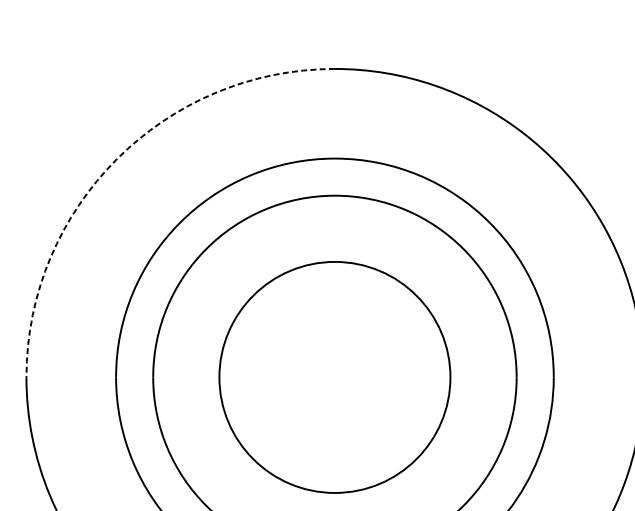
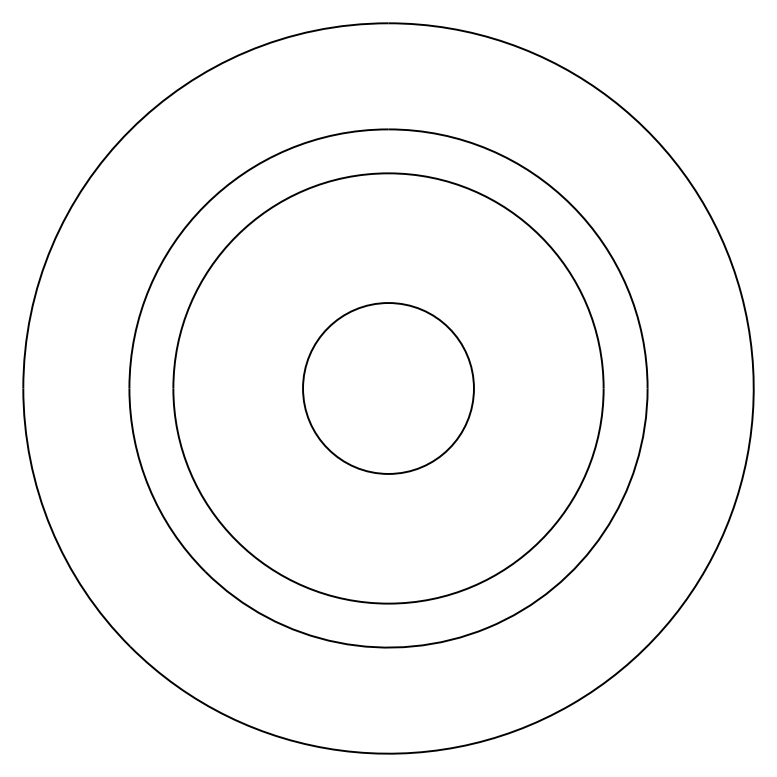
arc: (117, 159) -> (130, 130), dashed -> solid
circle: (334, 377) -> (388, 388), size x0.62

